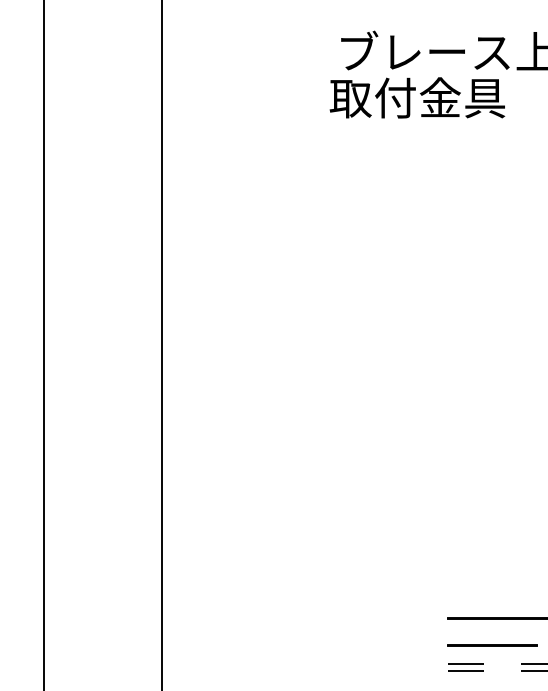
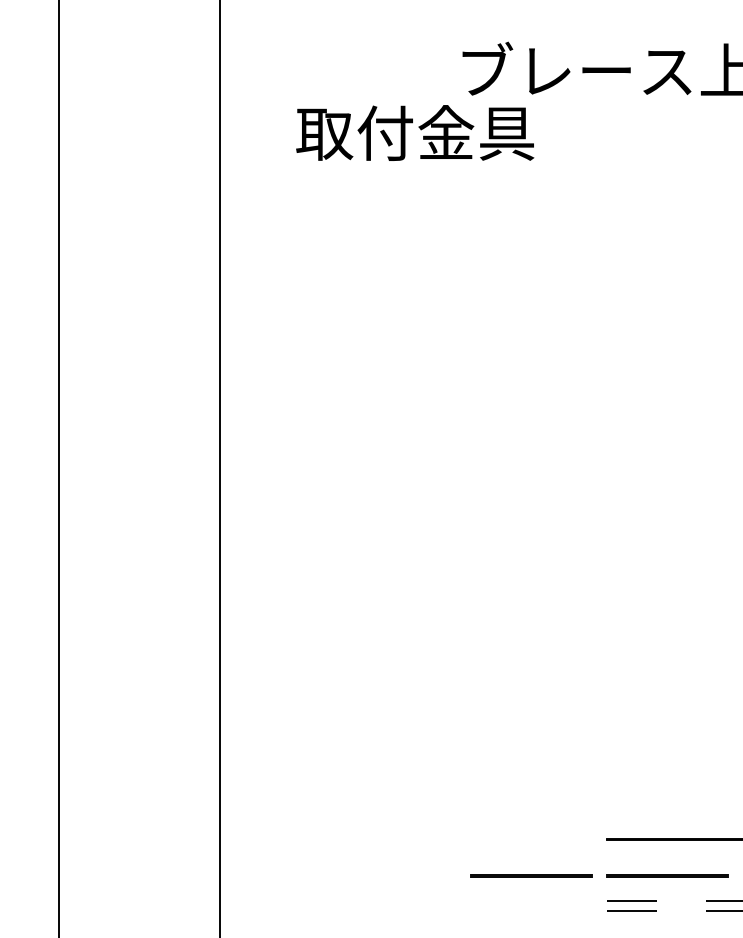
text: (417, 97) -> (415, 132), moved
line: (391, 645) -> (531, 875), added

